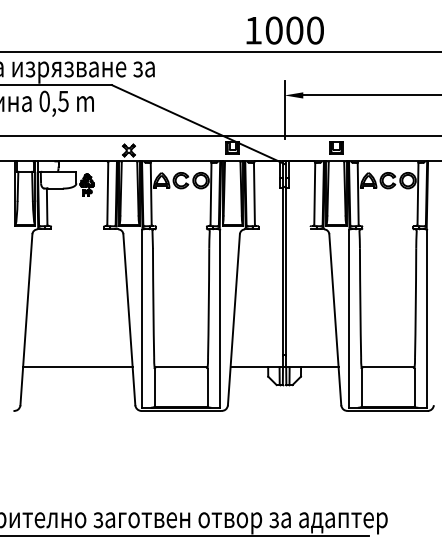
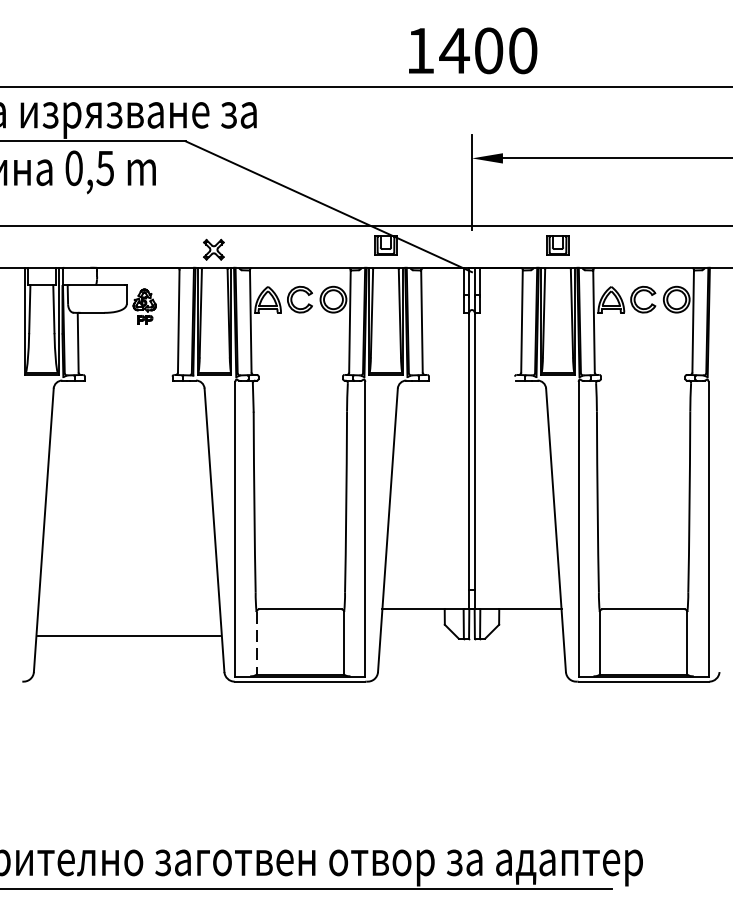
text: (273, 30) -> (453, 50), 1000 -> 1400
line: (77, 367) -> (128, 636), moved
line: (154, 387) -> (256, 642), solid -> dashed

